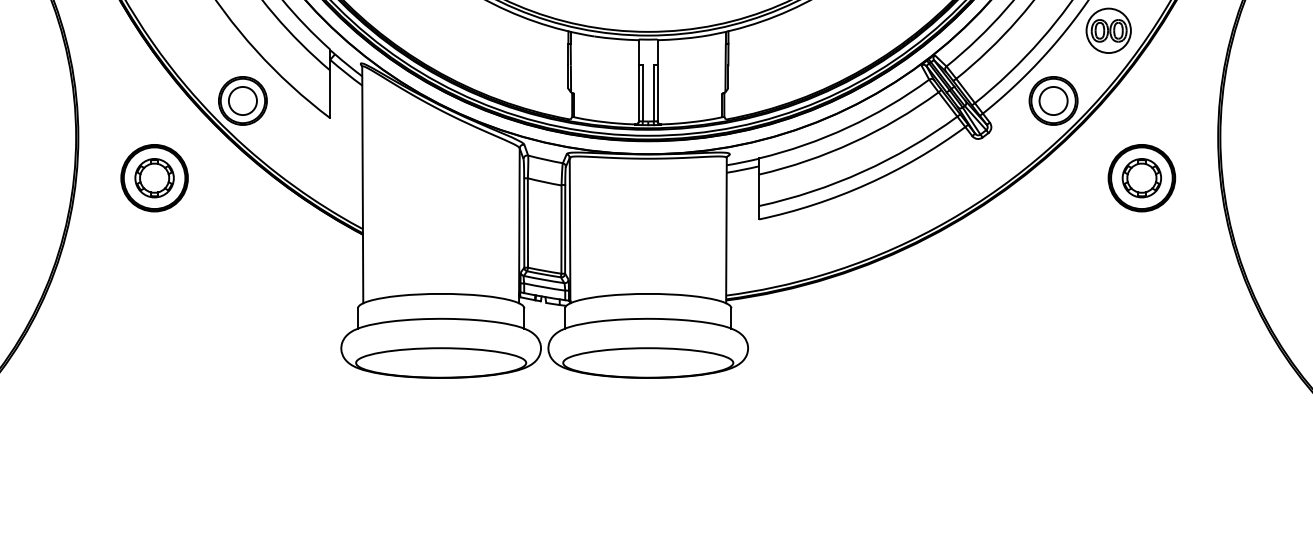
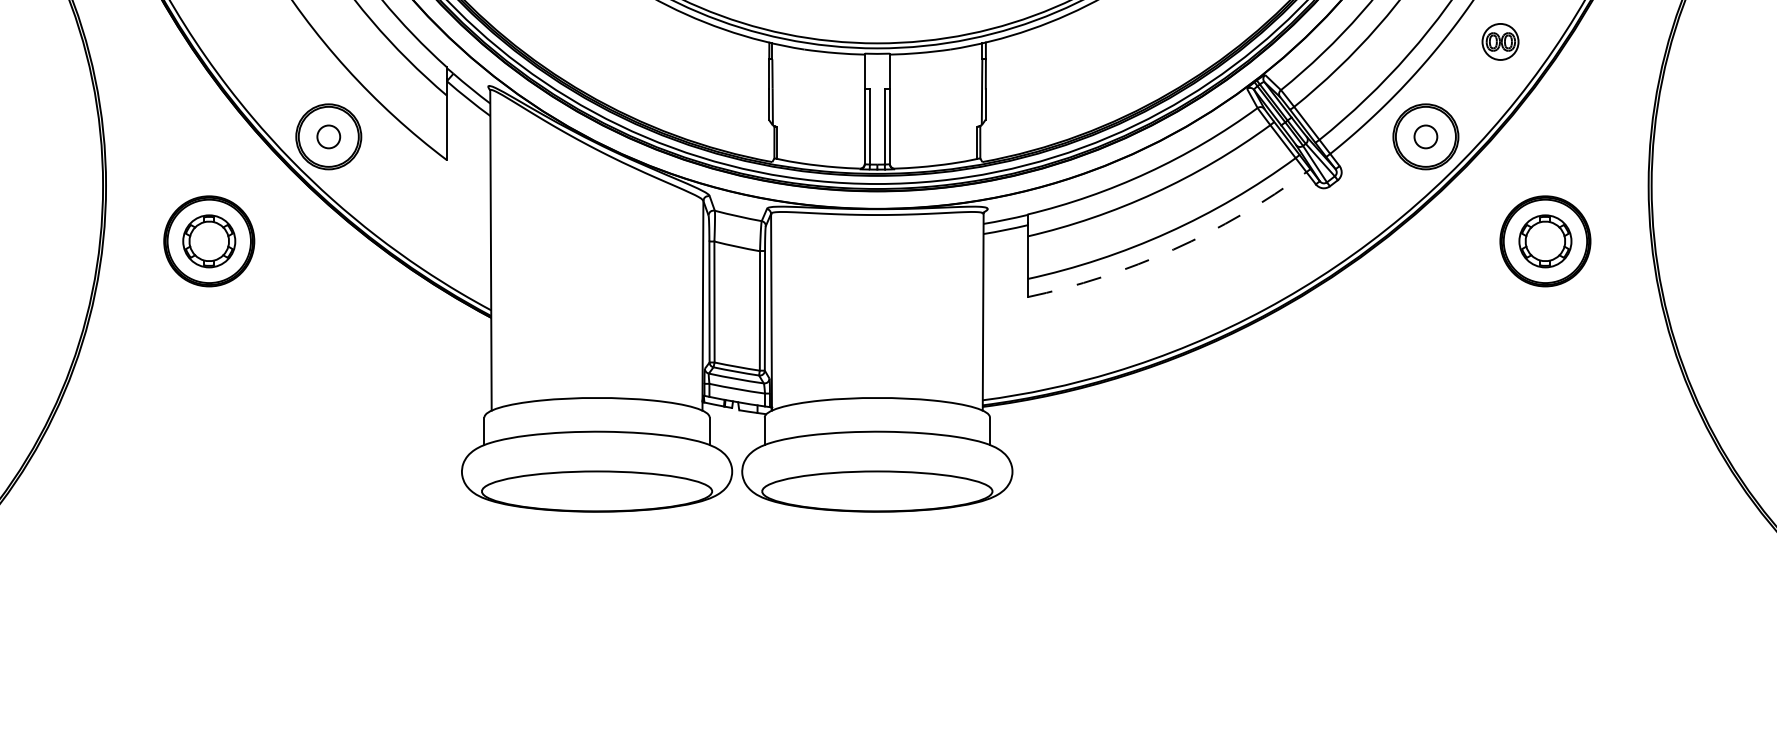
part: (1108, 30) -> (1500, 41), size x0.6
circle: (242, 100) -> (328, 136), size x0.6
circle: (1053, 100) -> (1425, 136), size x0.6
arc: (867, 184) -> (1173, 249), solid -> dashed

